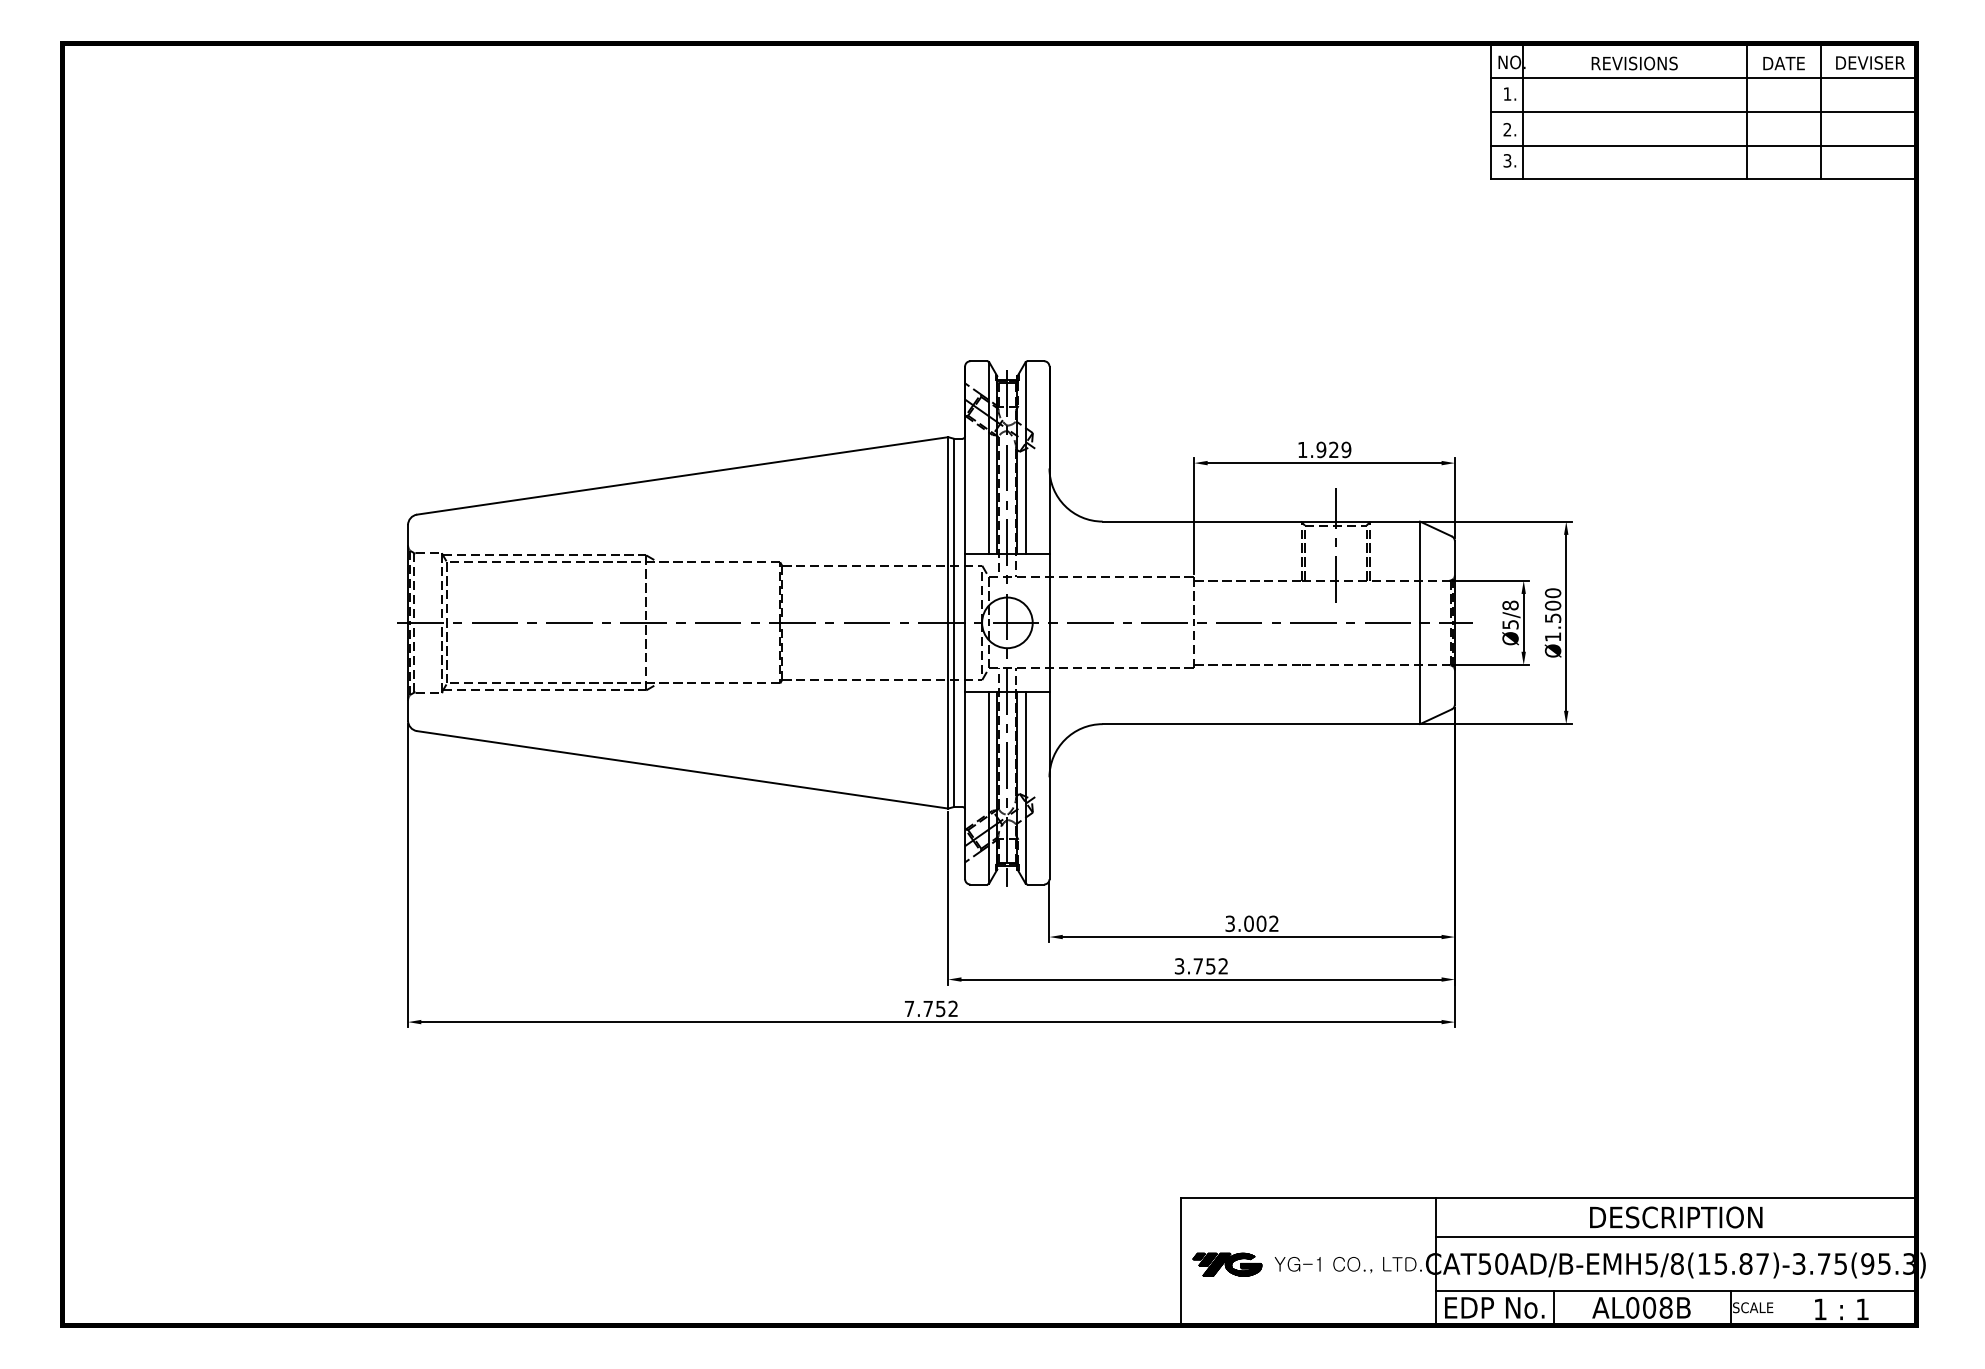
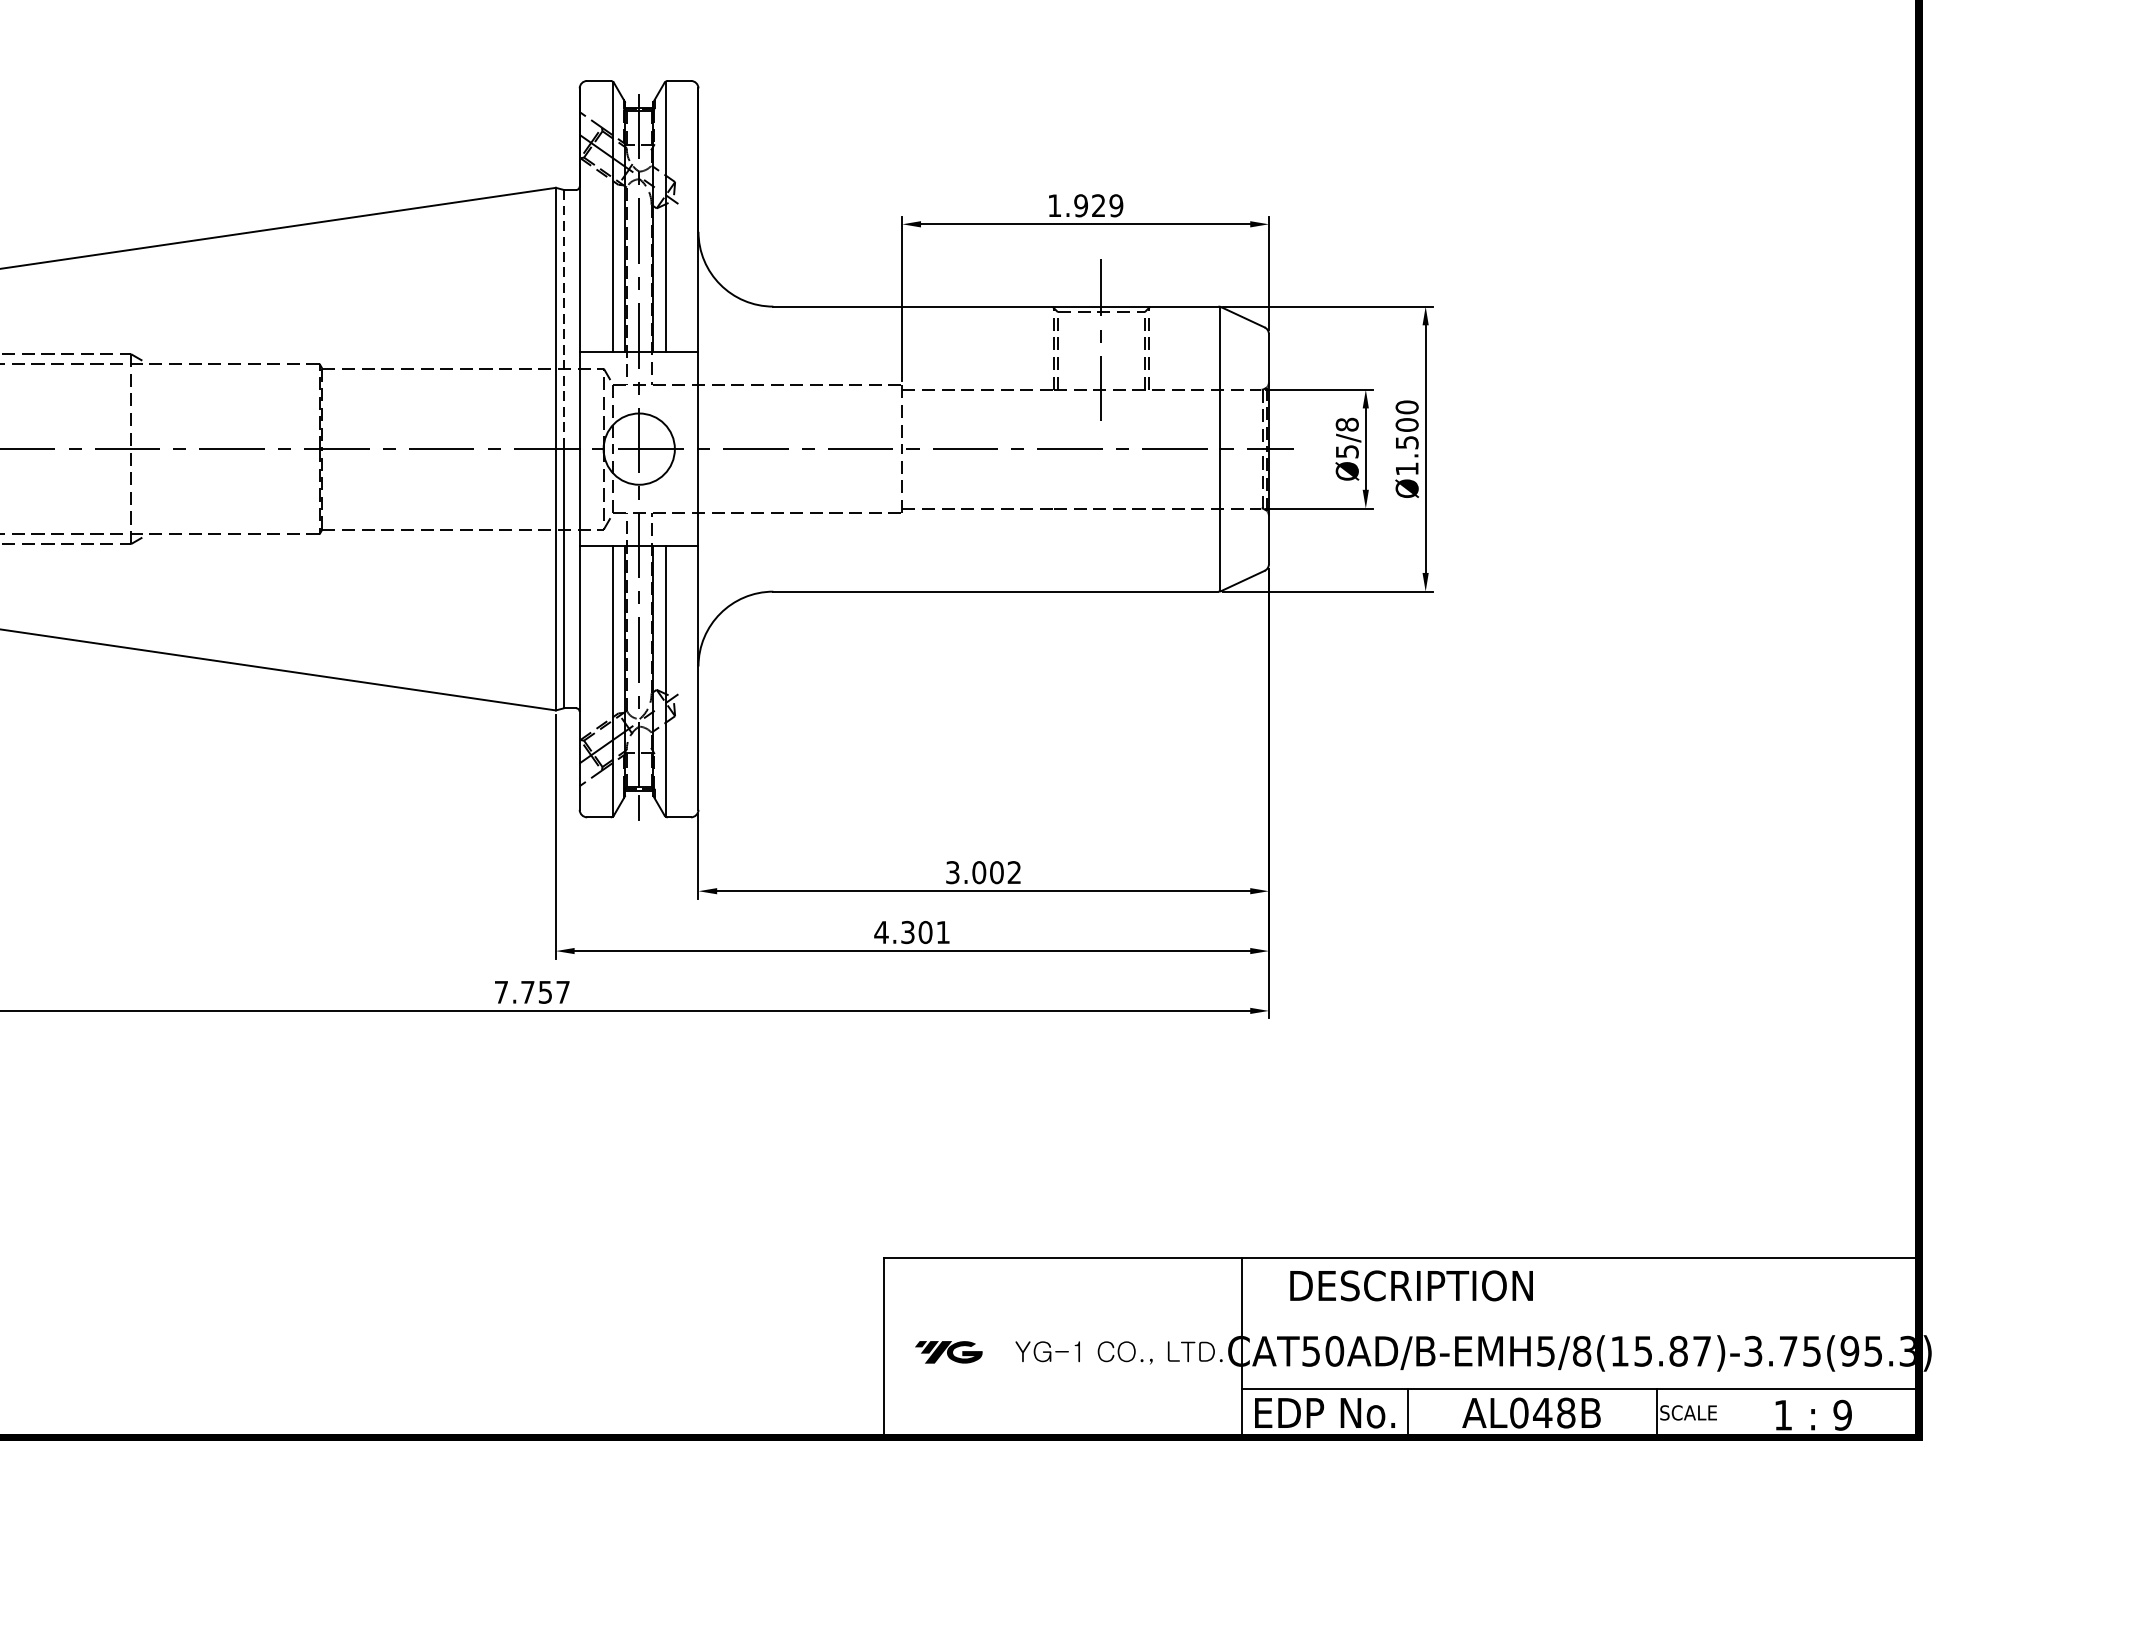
line: (954, 531) -> (564, 320), solid -> dashed
text: (1200, 966) -> (910, 932), 3.752 -> 4.301
text: (952, 1008) -> (561, 991), 7.752 -> 7.757
text: (1676, 1217) -> (1411, 1285), moved
line: (1675, 1237) -> (1579, 1314), removed
part: (1227, 1264) -> (948, 1352), size x0.7
text: (1649, 1307) -> (1542, 1412), AL008B -> AL048B
text: (1862, 1309) -> (1842, 1415), 1 -> 9

